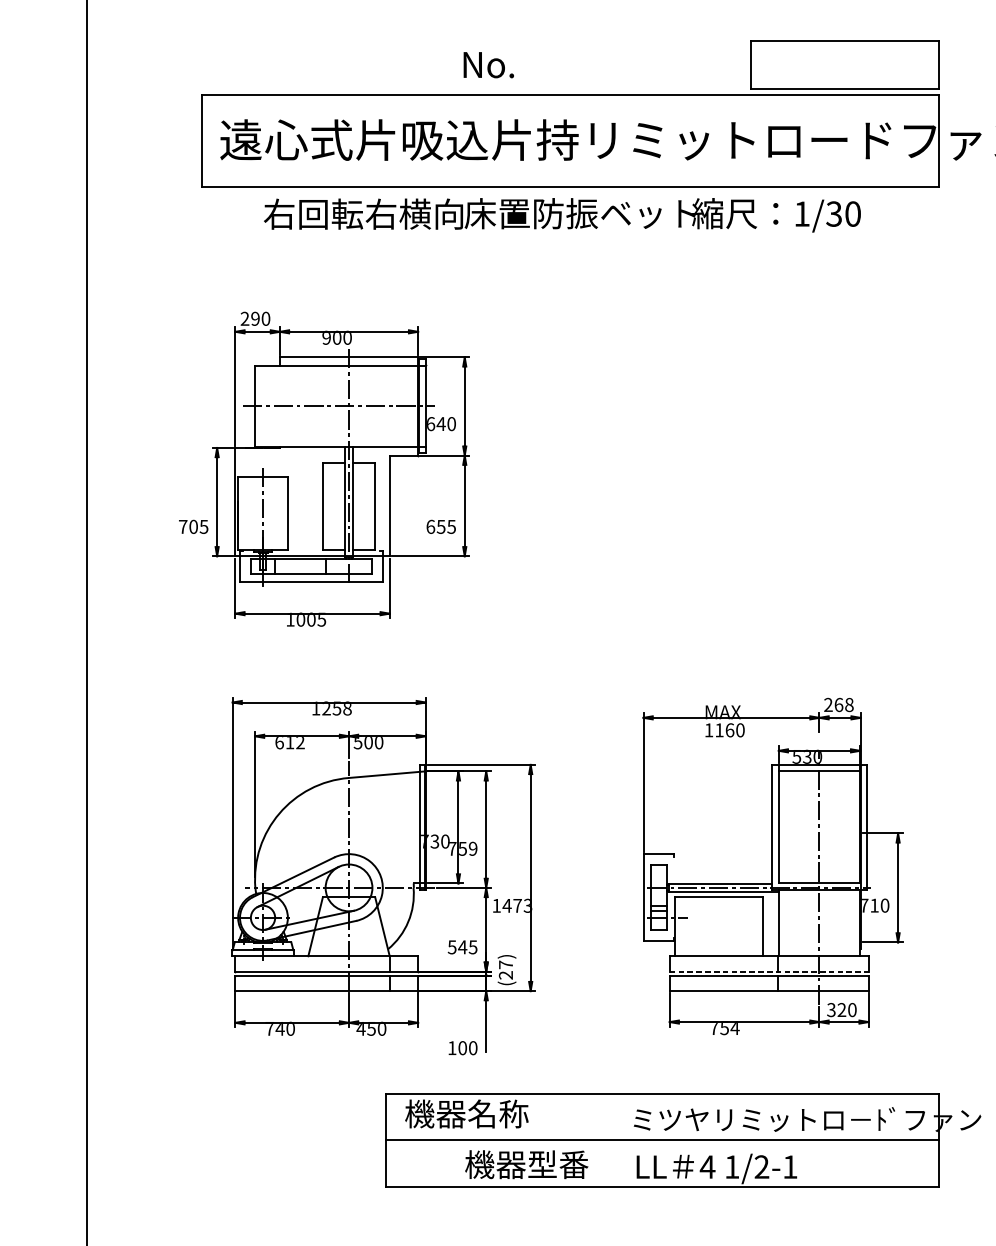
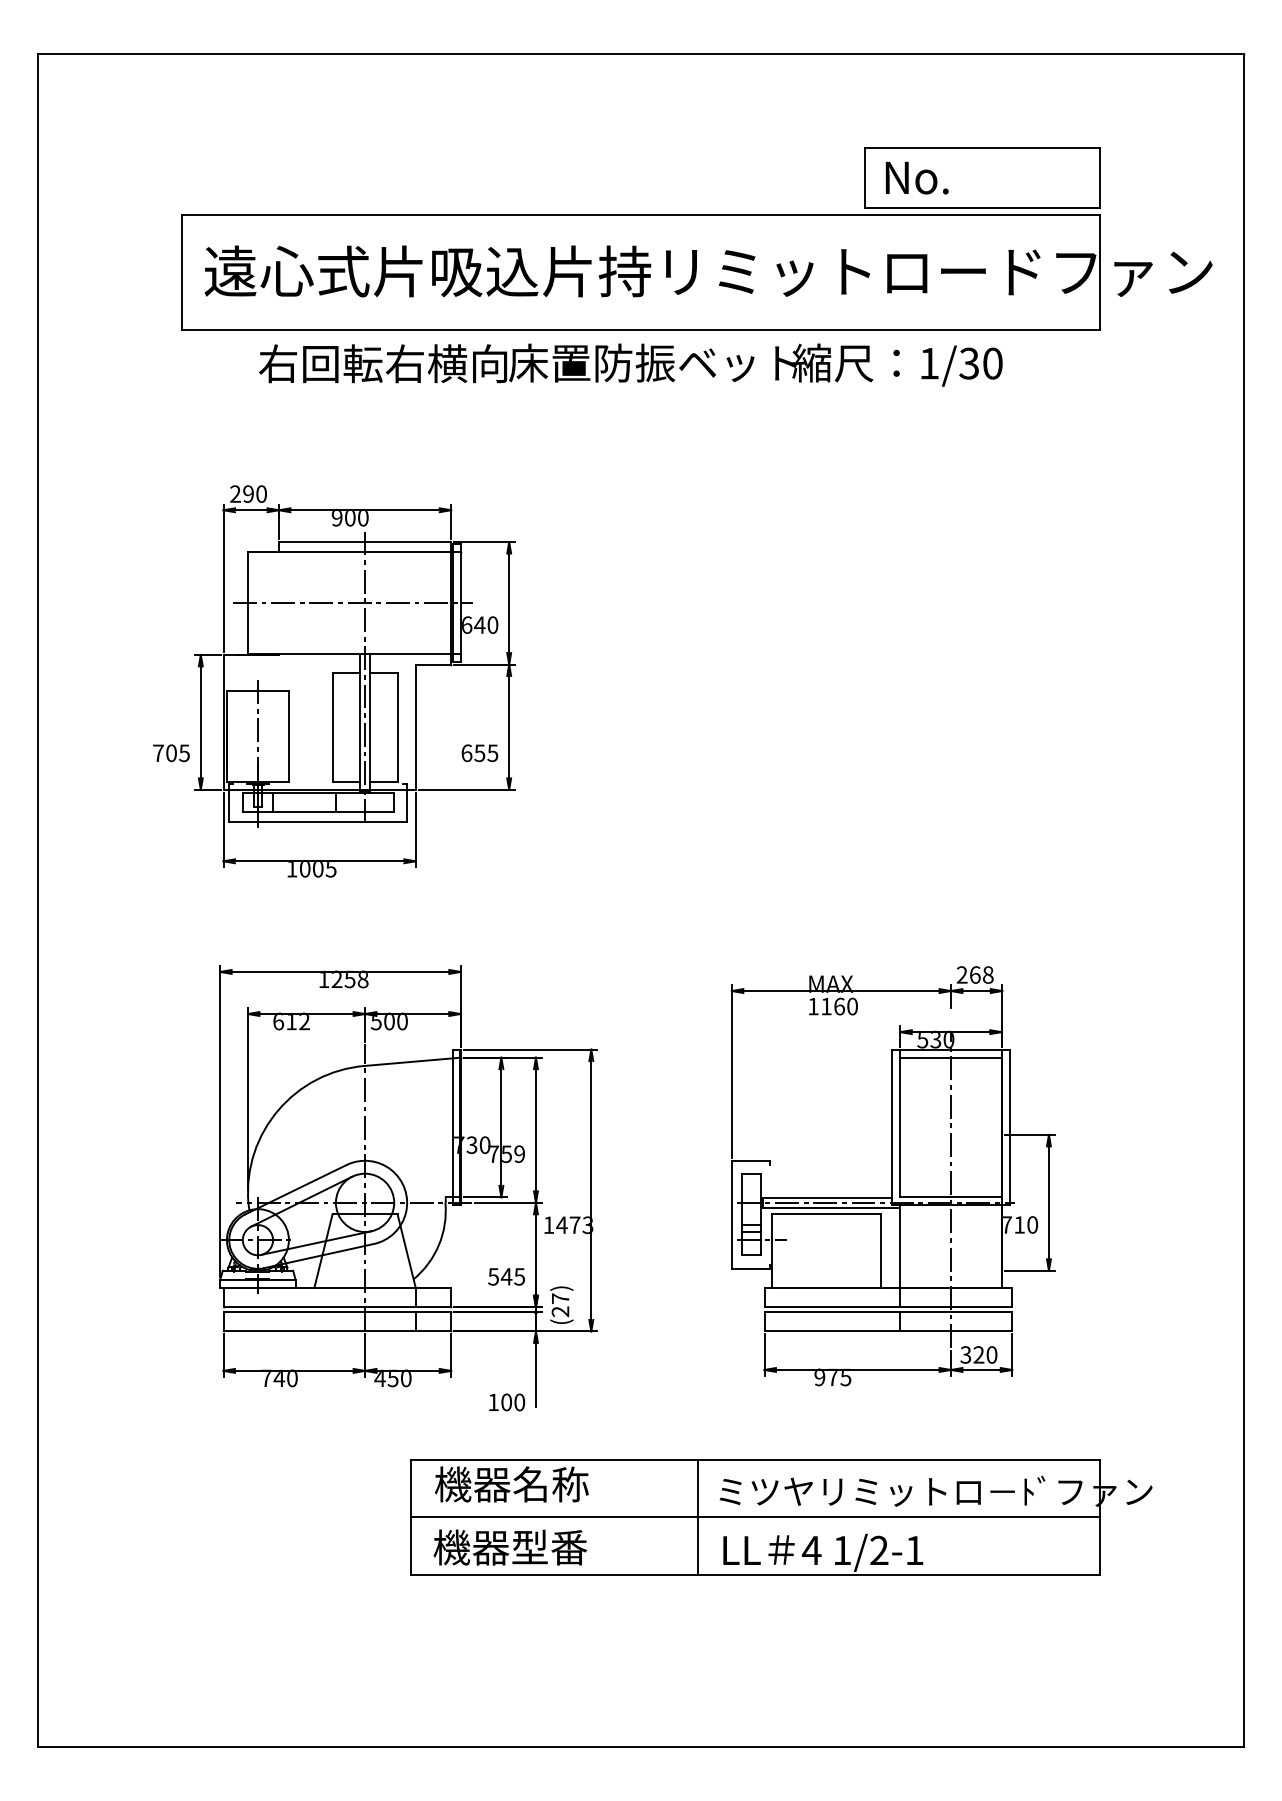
text: (488, 64) -> (916, 177), moved
line: (769, 971) -> (888, 1307), dashed -> solid
text: (724, 1028) -> (832, 1377), 754 -> 975
line: (616, 1140) -> (698, 1517), added
text: (526, 1164) -> (510, 1547), moved

